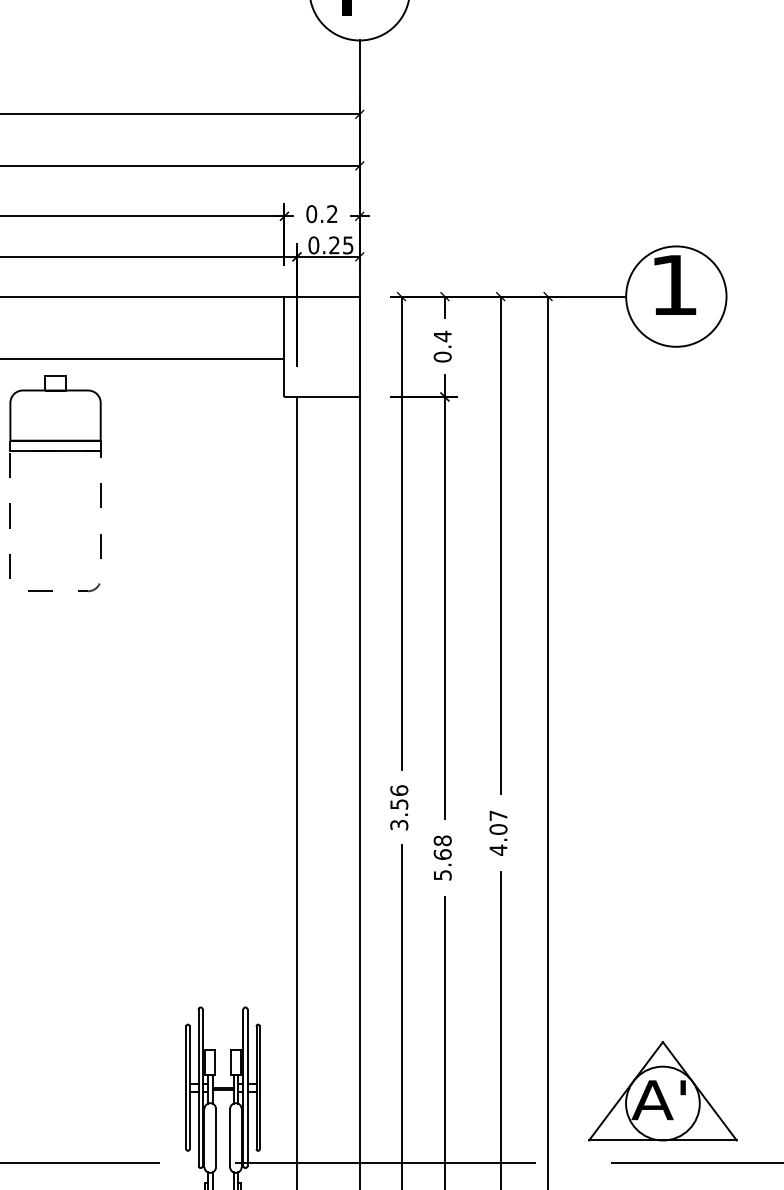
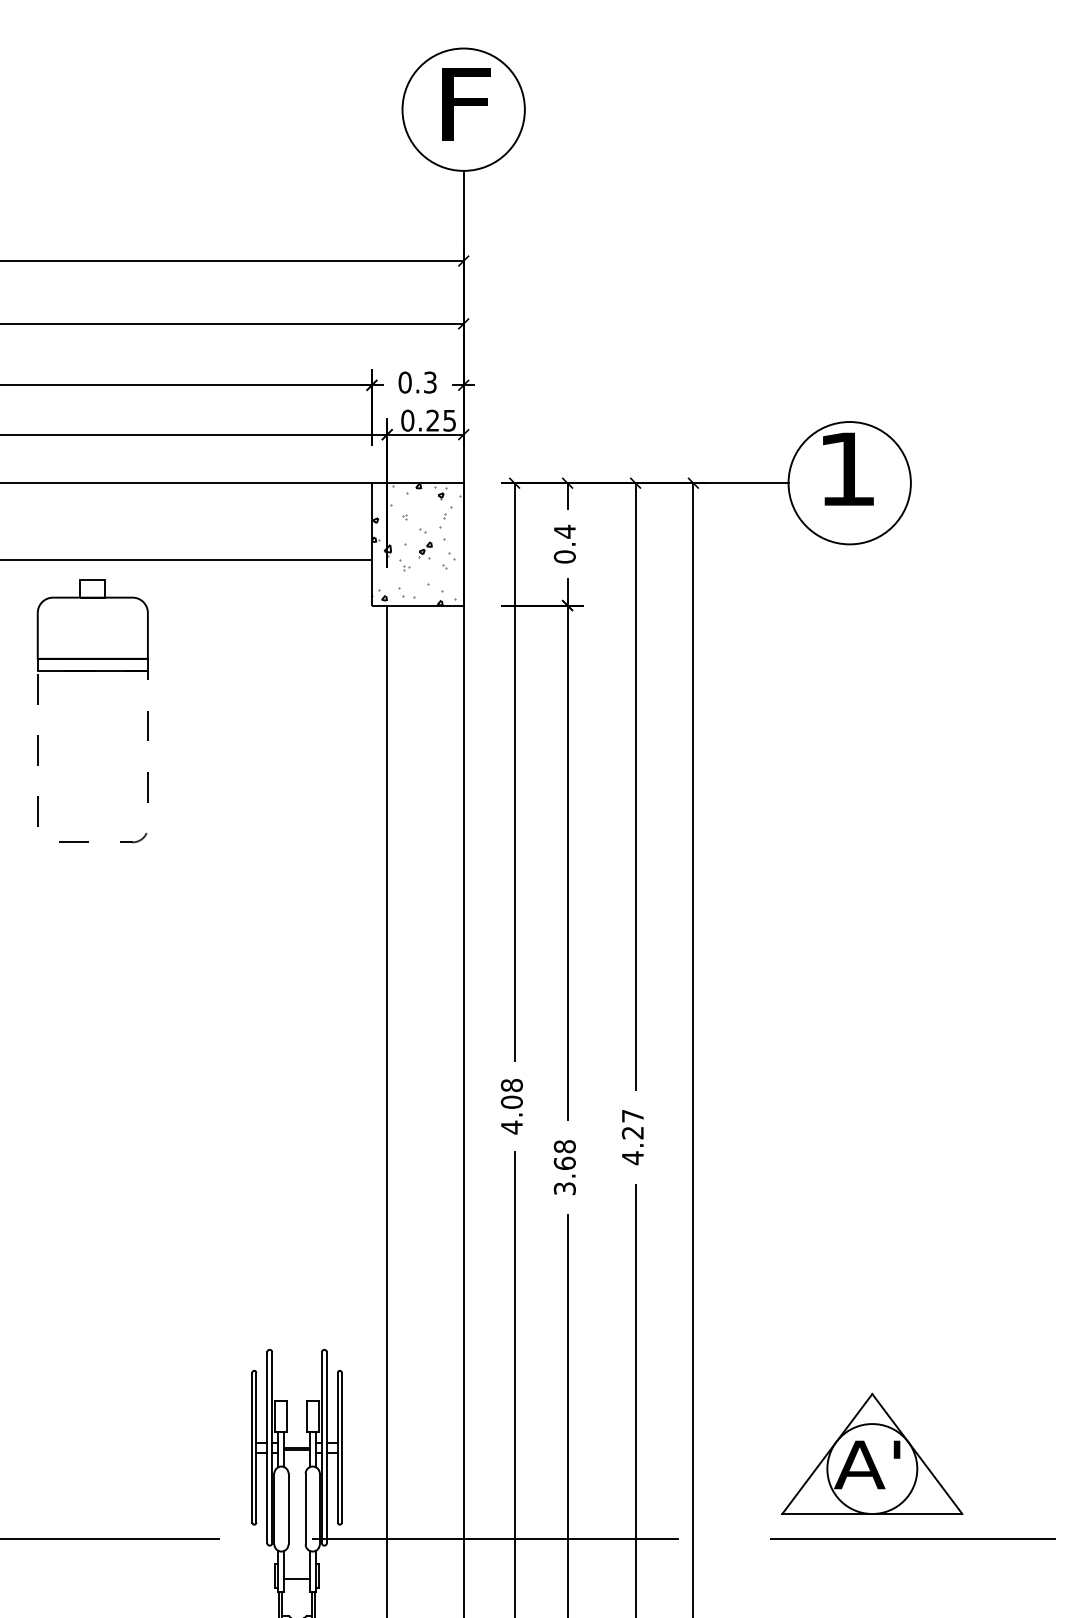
text: (332, 214) -> (430, 382), 0.2 -> 0.3
hatch: (320, 346) -> (415, 544), added
text: (398, 807) -> (511, 1106), 3.56 -> 4.08
text: (498, 829) -> (632, 1132), 4.07 -> 4.27
text: (442, 875) -> (564, 1188), 5.68 -> 3.68
part: (663, 1090) -> (872, 1453), moved

